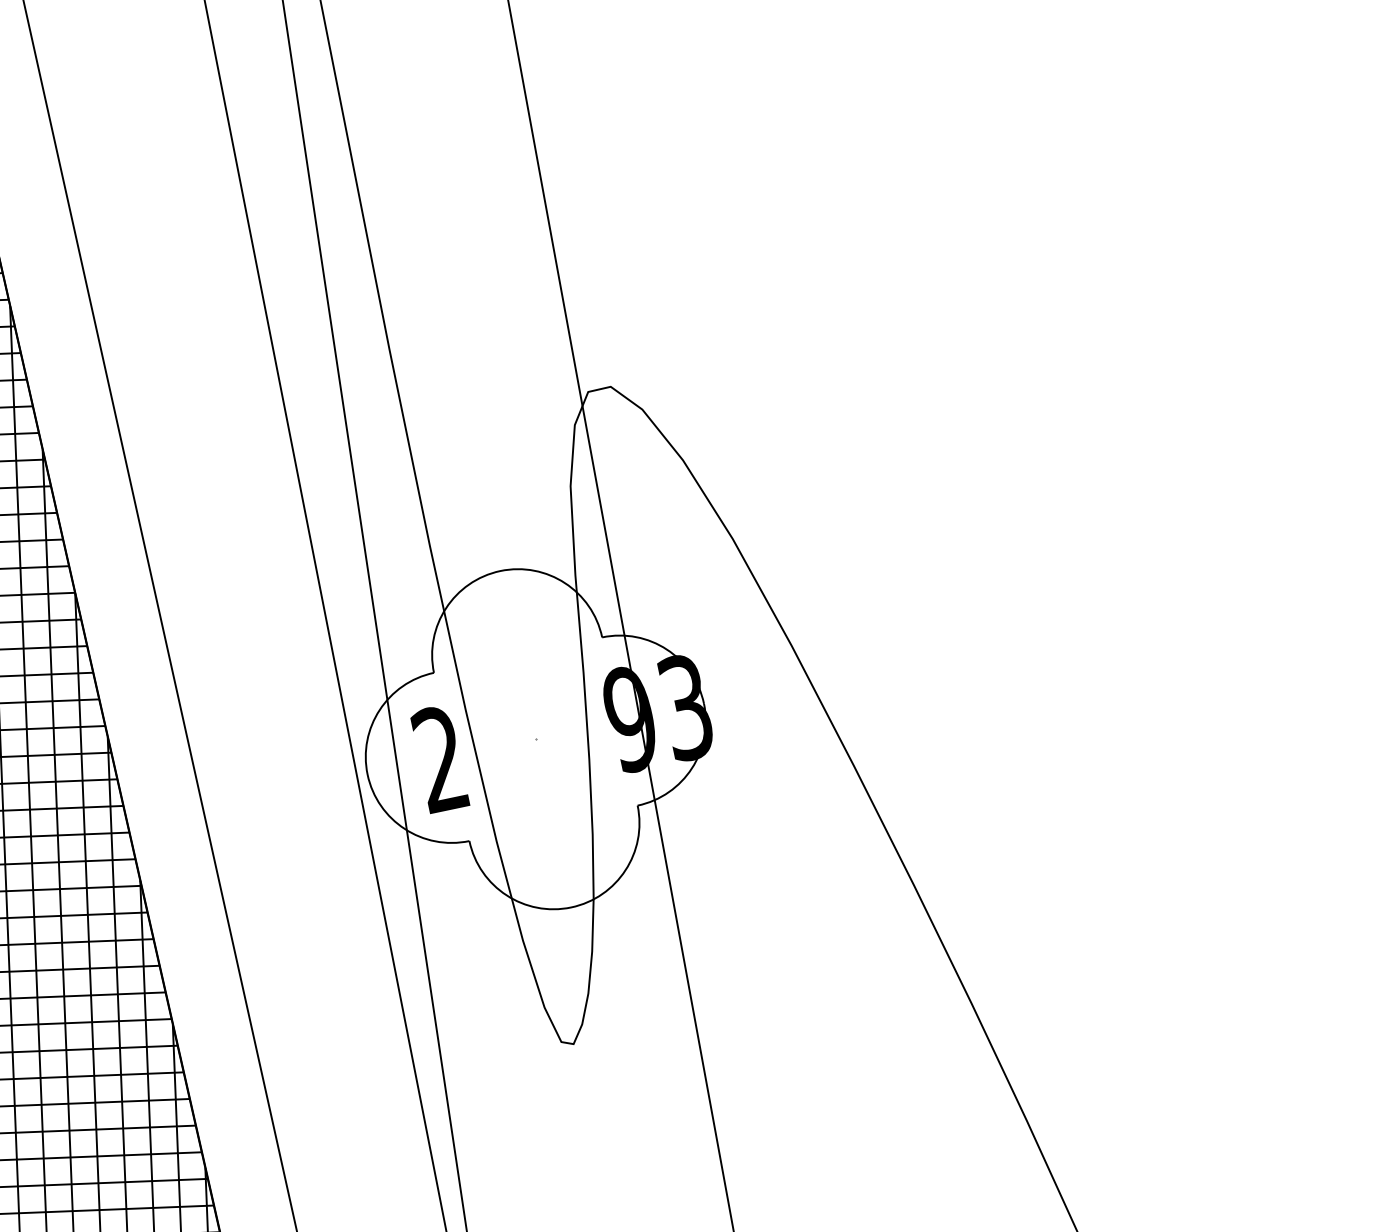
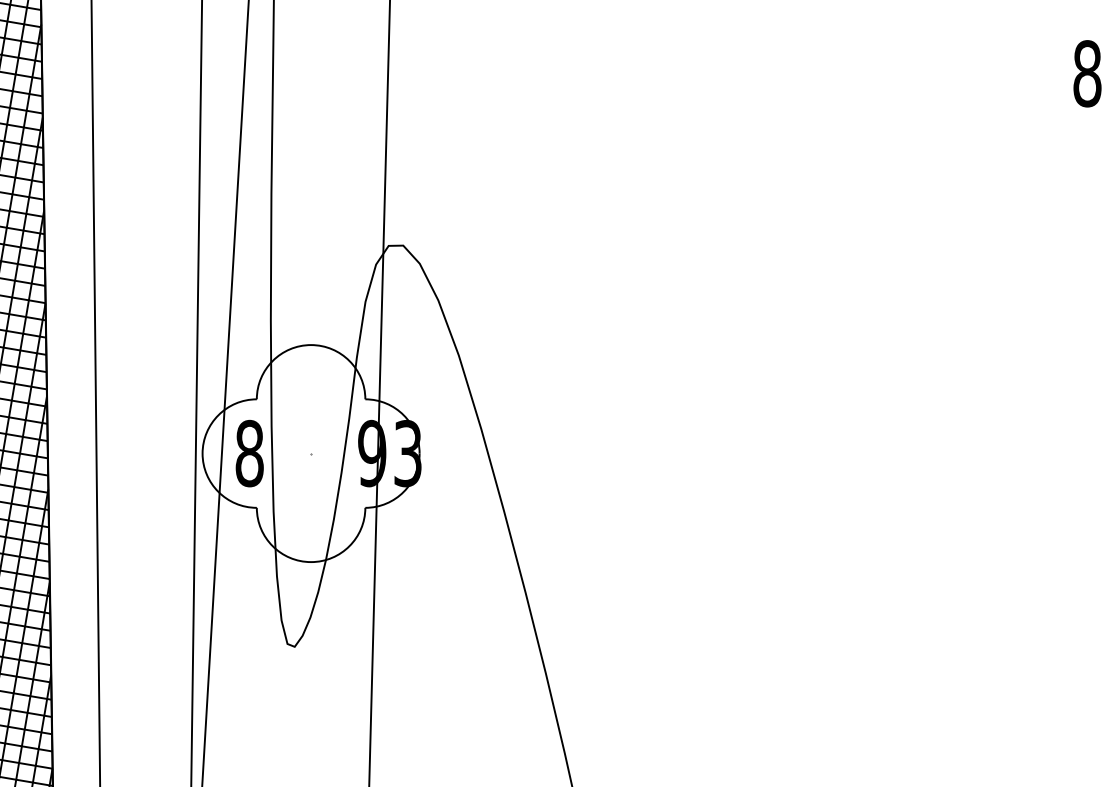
text: (440, 759) -> (249, 453), 2 -> 8

